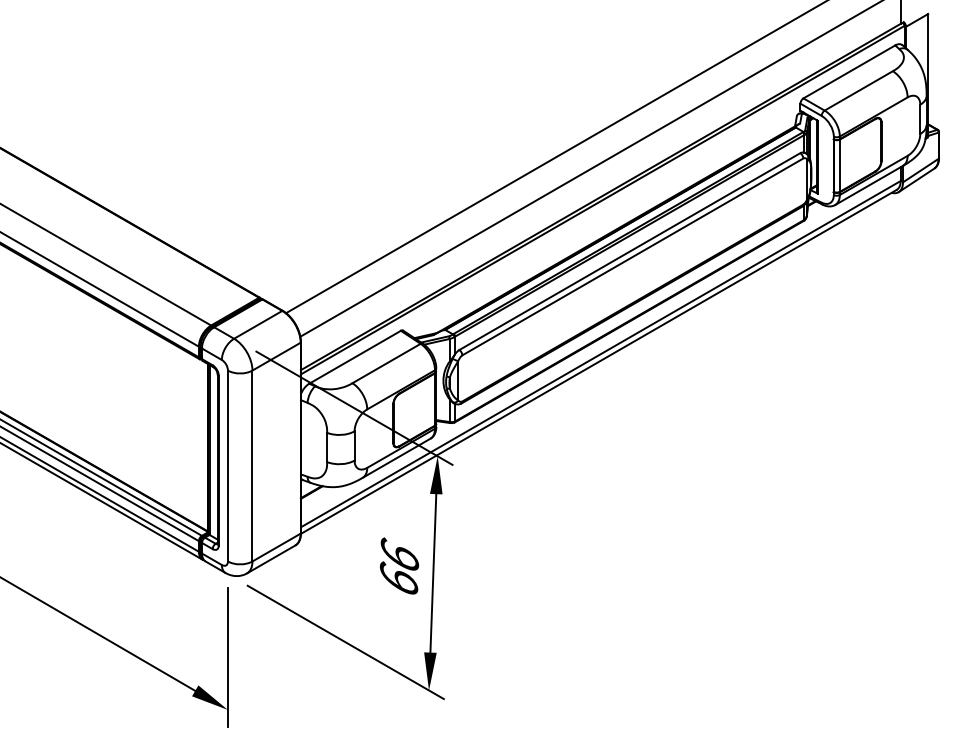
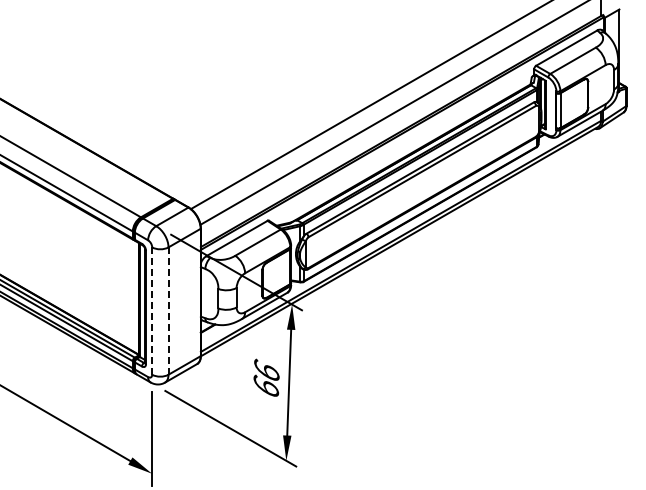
line: (228, 466) -> (152, 311), solid -> dashed
line: (252, 466) -> (168, 311), solid -> dashed

